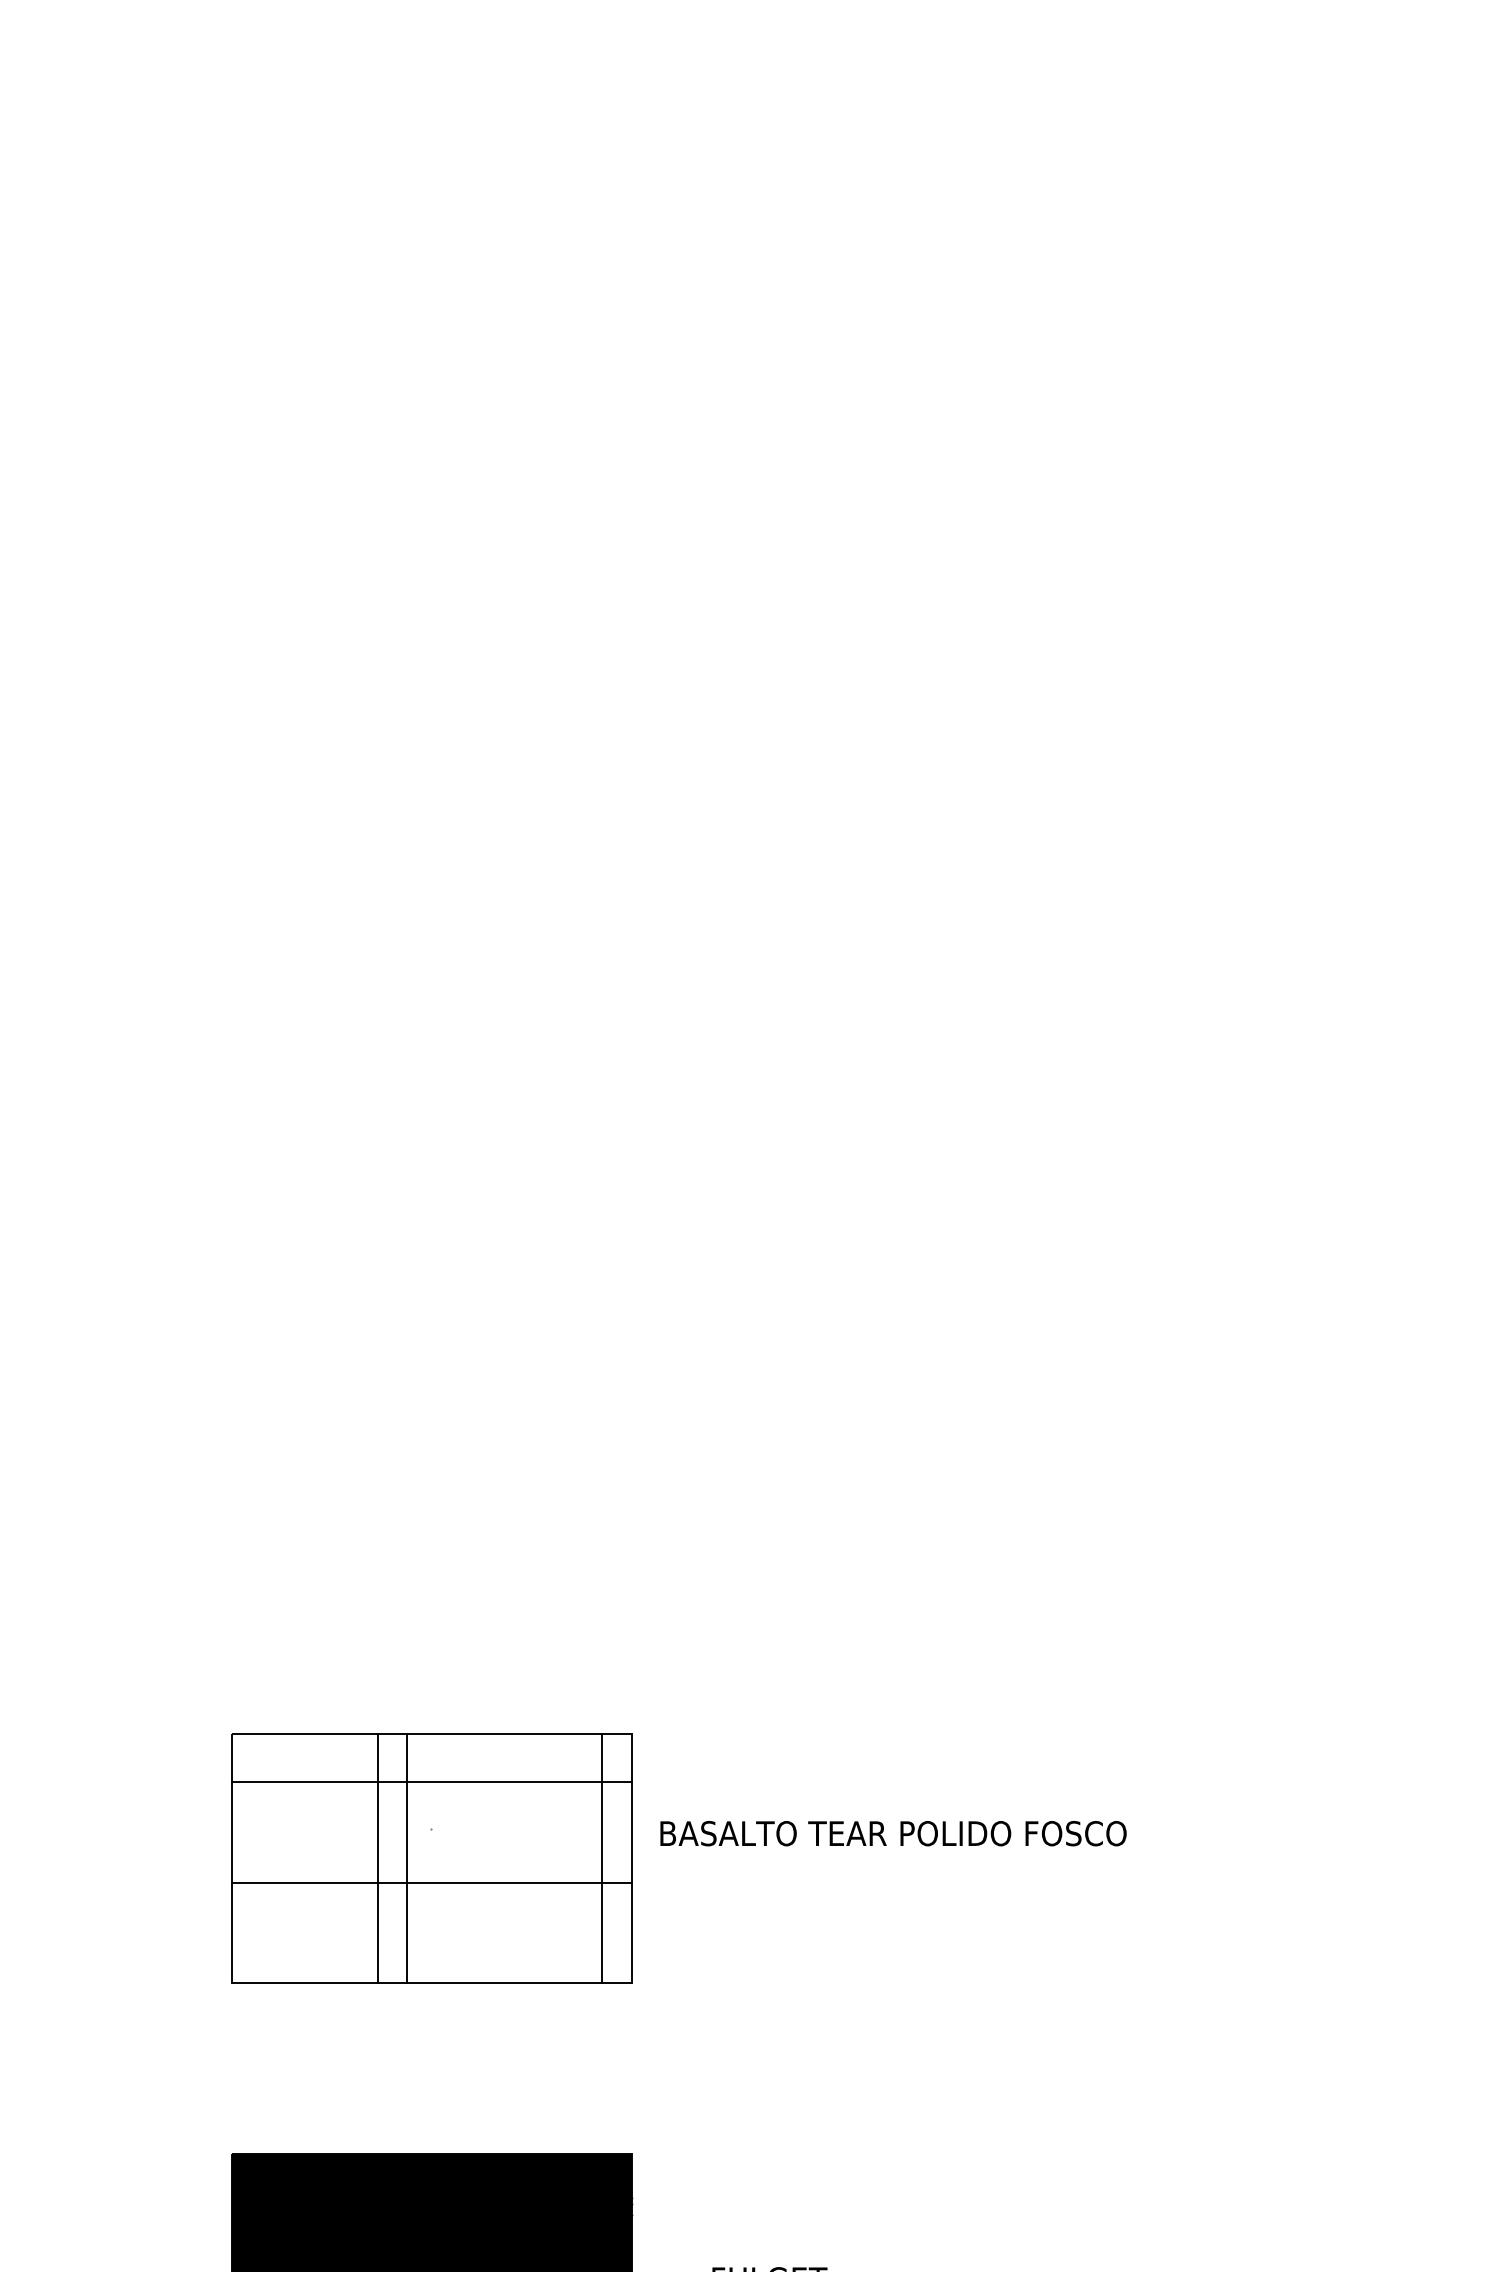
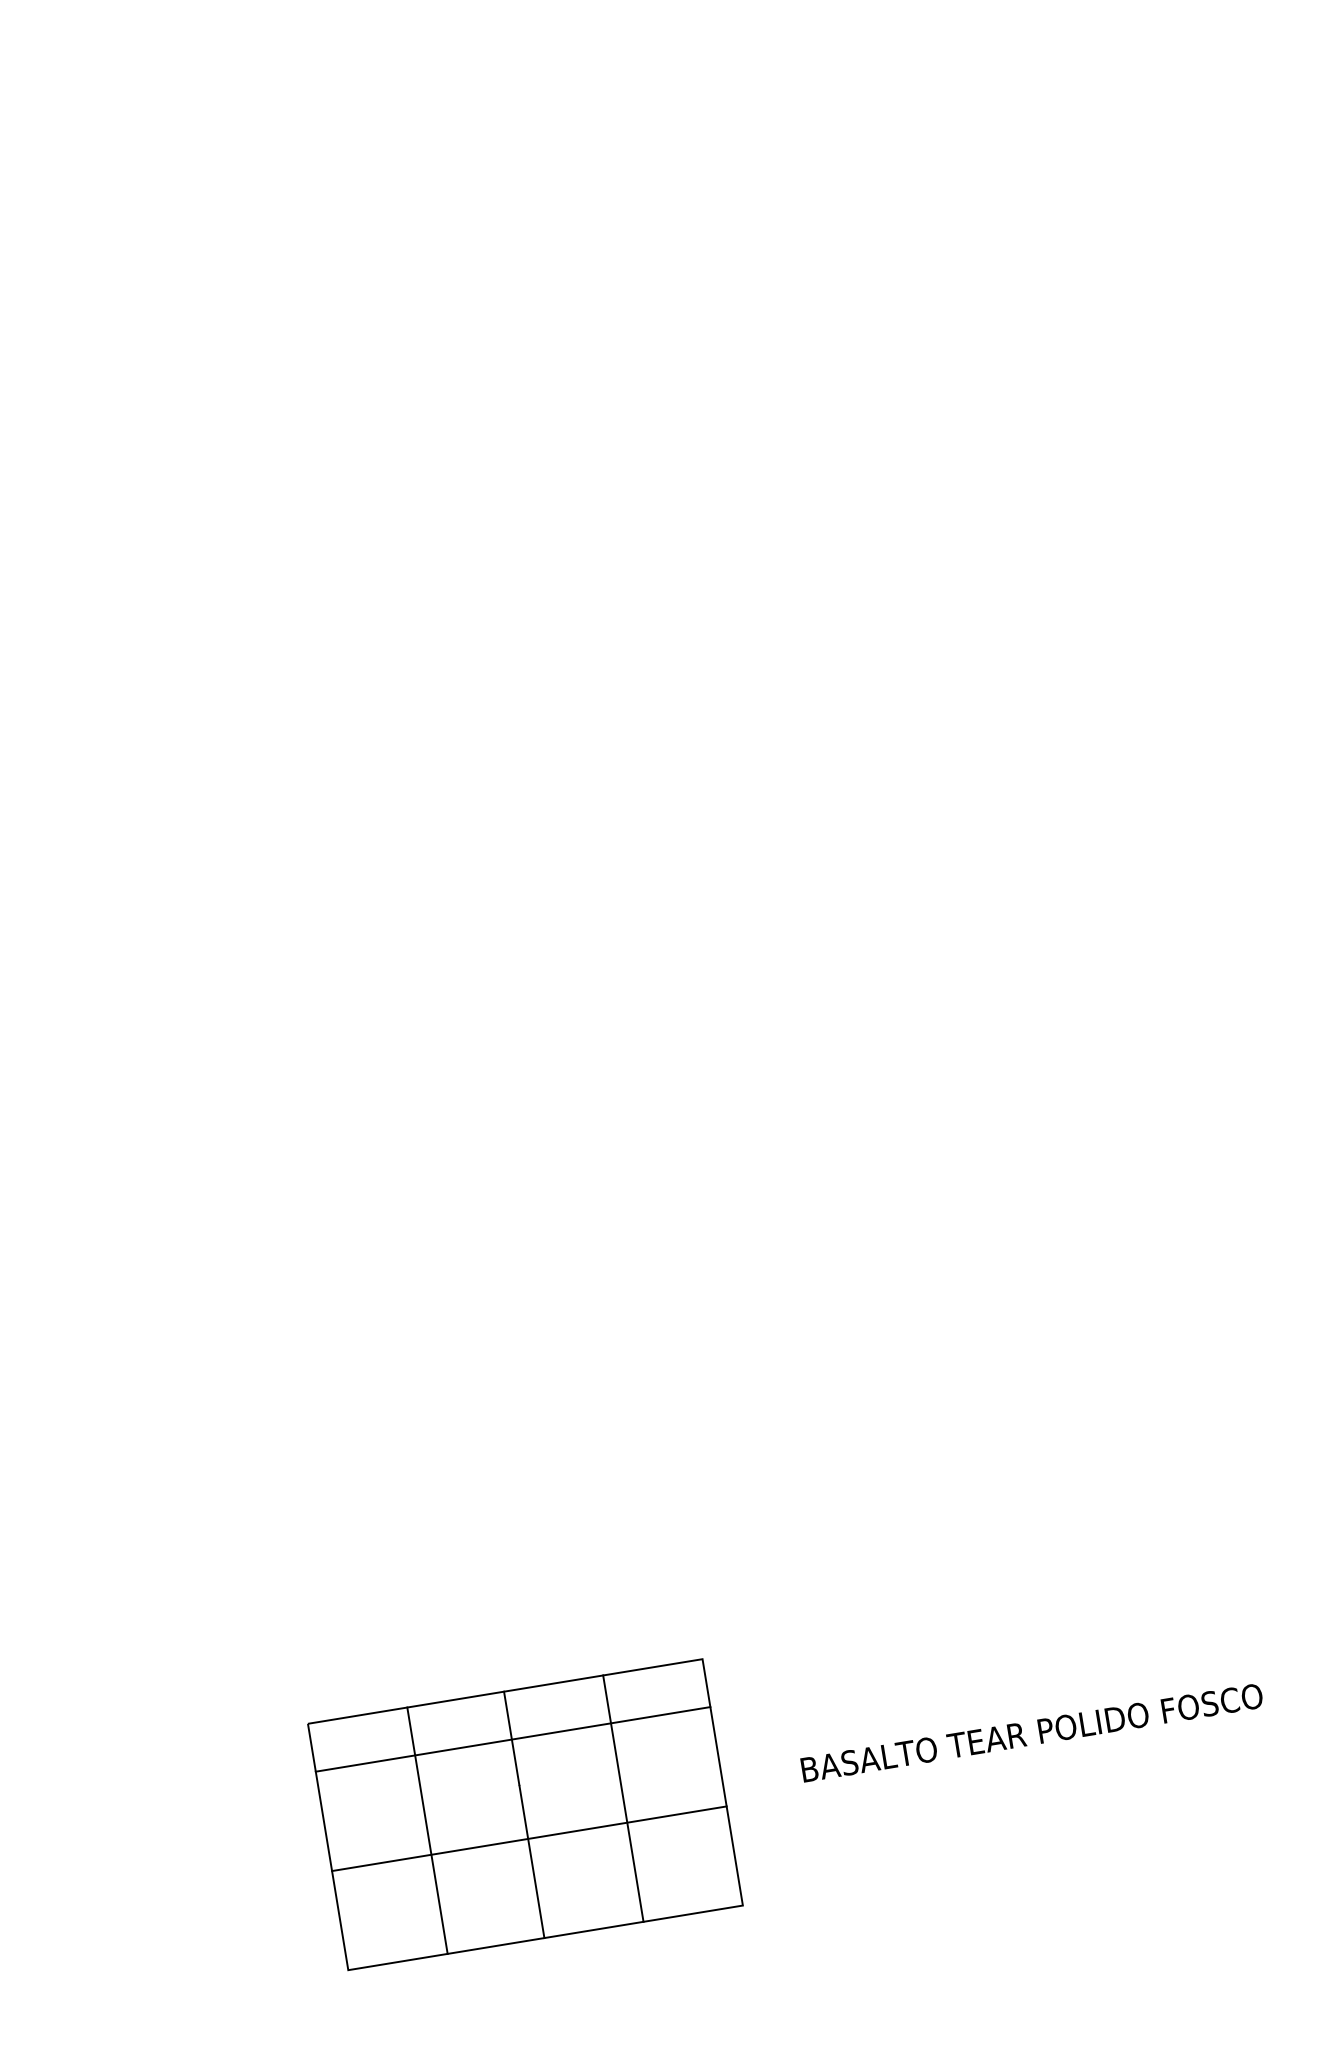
text: (893, 1833) -> (1032, 1732), moved
line: (378, 1858) -> (524, 1814), moved
line: (407, 1858) -> (427, 1830), moved
line: (601, 1858) -> (623, 1798), moved

